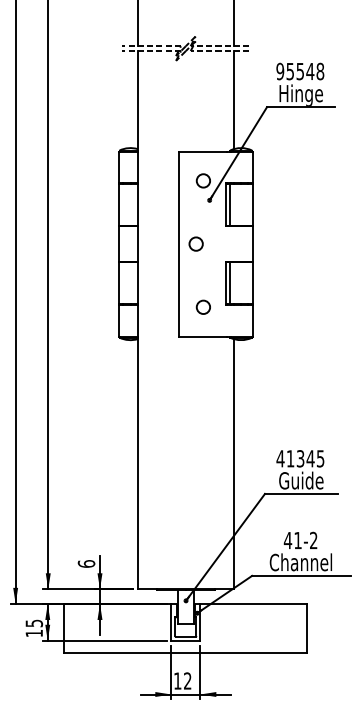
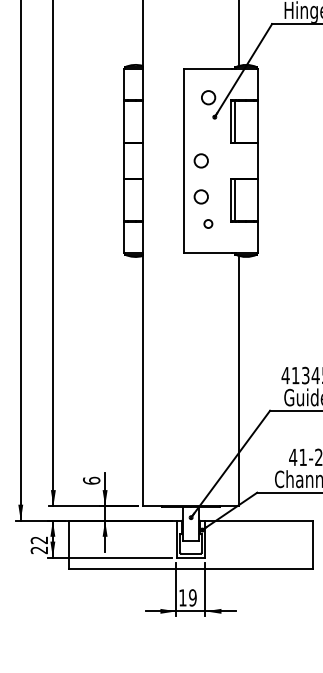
circle: (195, 279) -> (200, 196), added
circle: (202, 306) -> (207, 223), size x0.6
text: (34, 628) -> (39, 545), 15 -> 22
text: (187, 680) -> (192, 597), 12 -> 19

